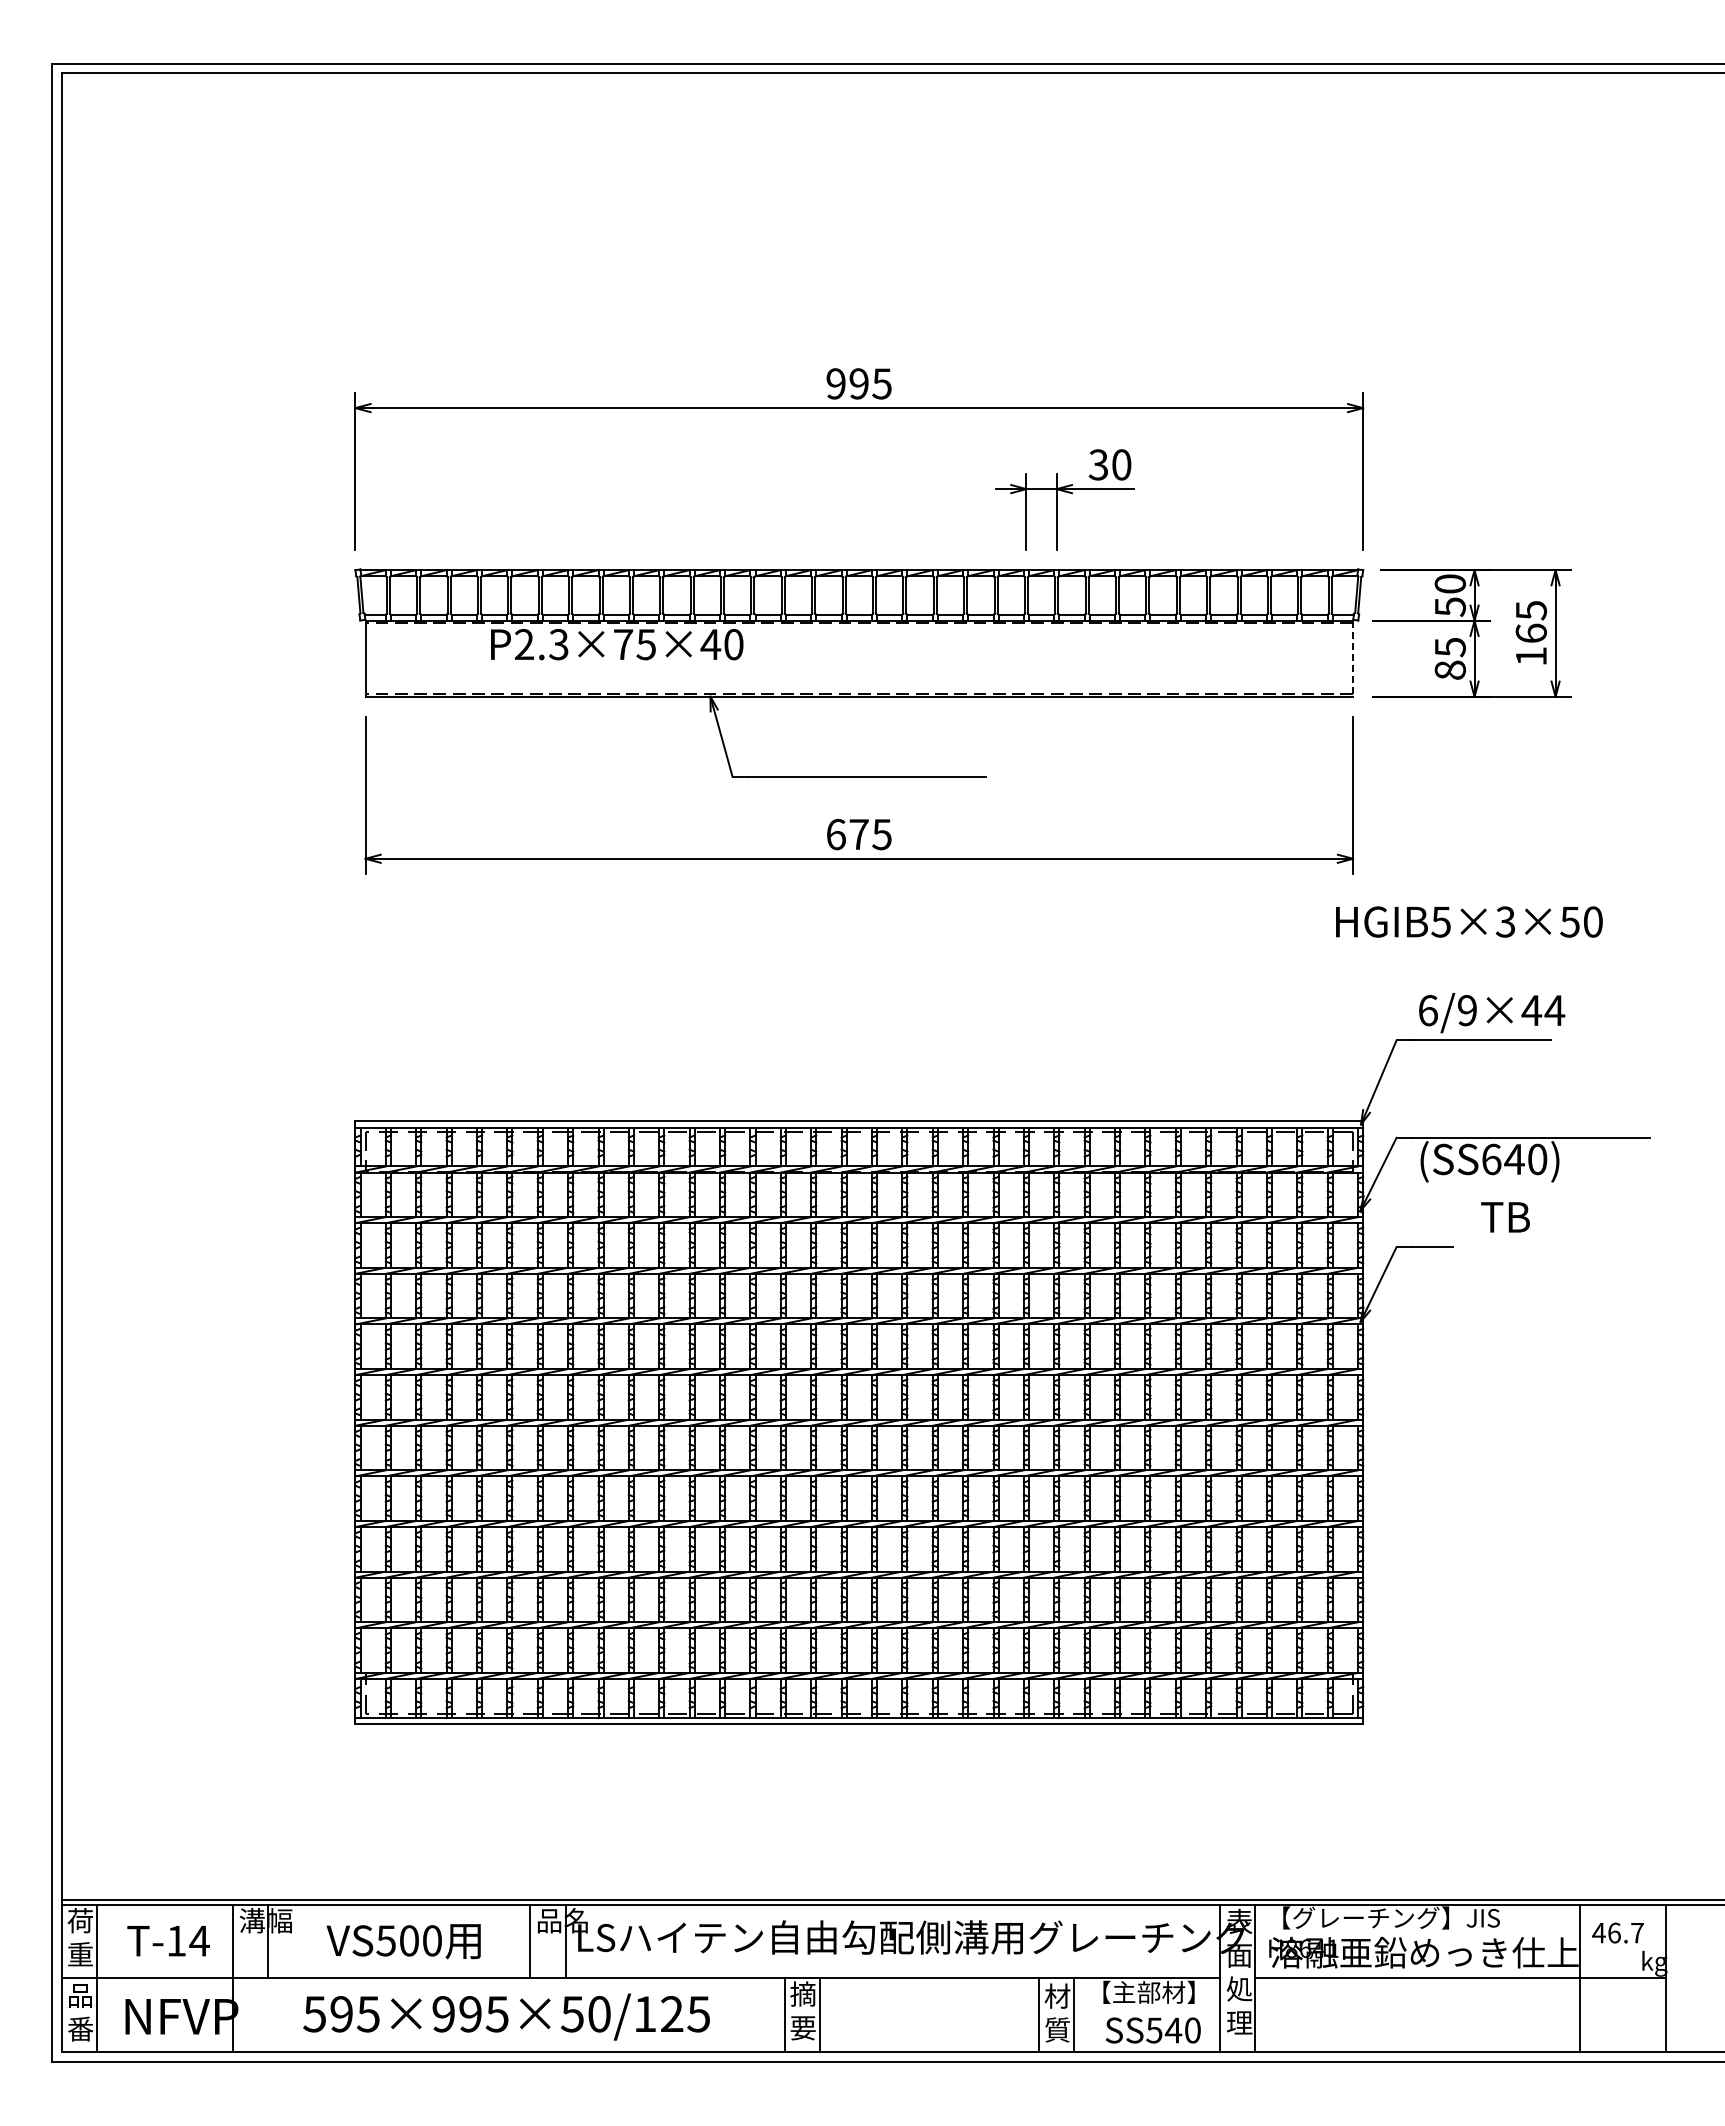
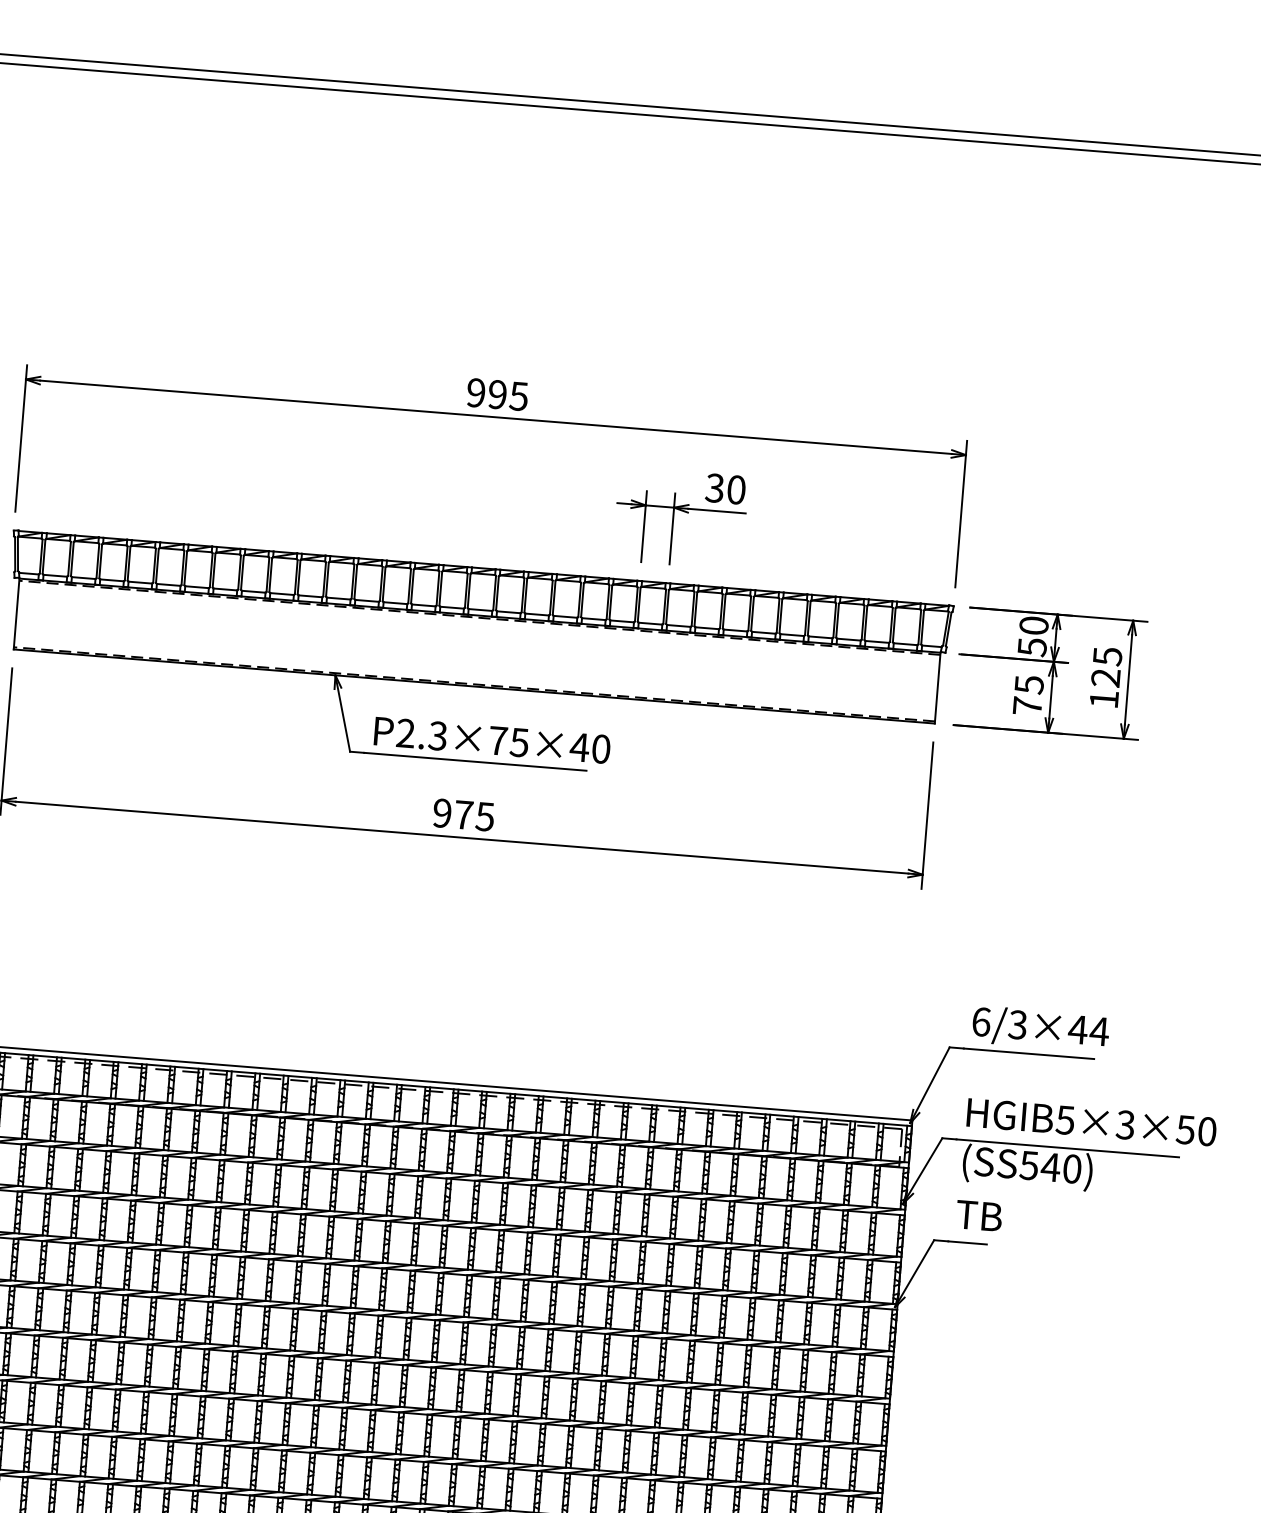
text: (1531, 633) -> (1106, 677), 165 -> 125
text: (617, 644) -> (492, 740), moved
line: (1353, 658) -> (938, 687), dashed -> solid
text: (1449, 669) -> (1026, 705), 85 -> 75
text: (835, 834) -> (441, 813), 675 -> 975
text: (1469, 921) -> (1091, 1121), moved
text: (1466, 1010) -> (1017, 1024), 6/9×44 -> 6/3×44
text: (1491, 1159) -> (1029, 1165), (SS640) -> (SS540)
text: (1505, 1217) -> (979, 1216), moved

